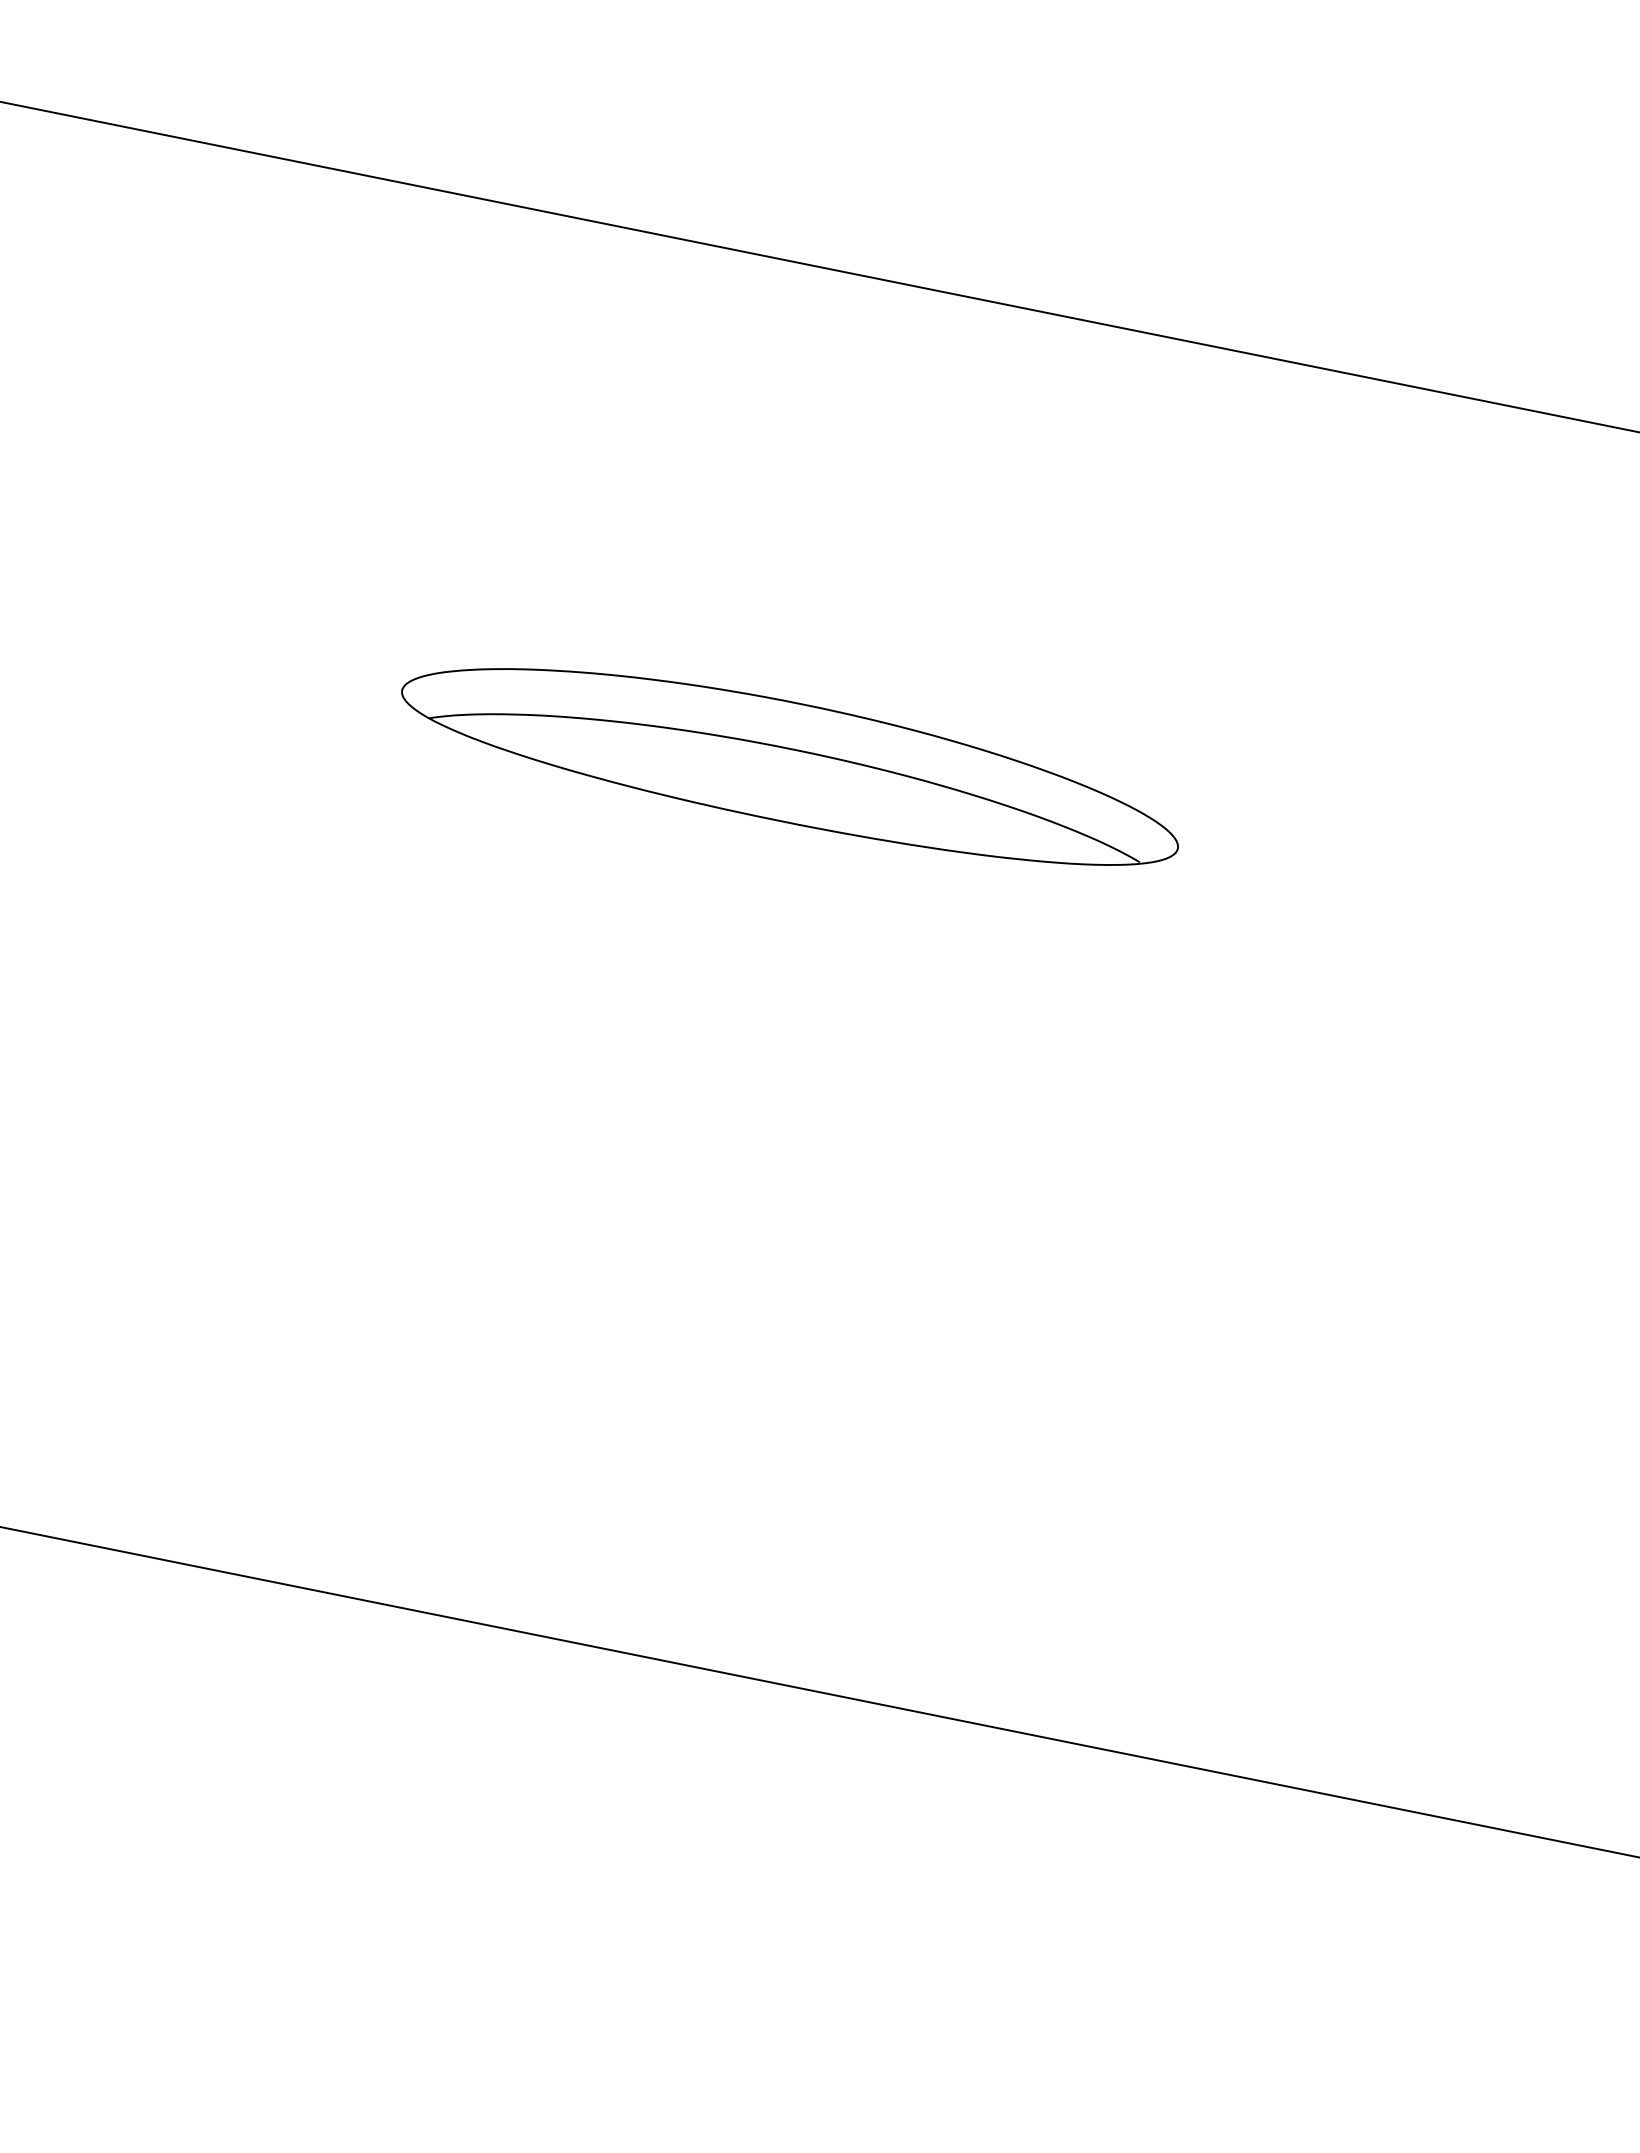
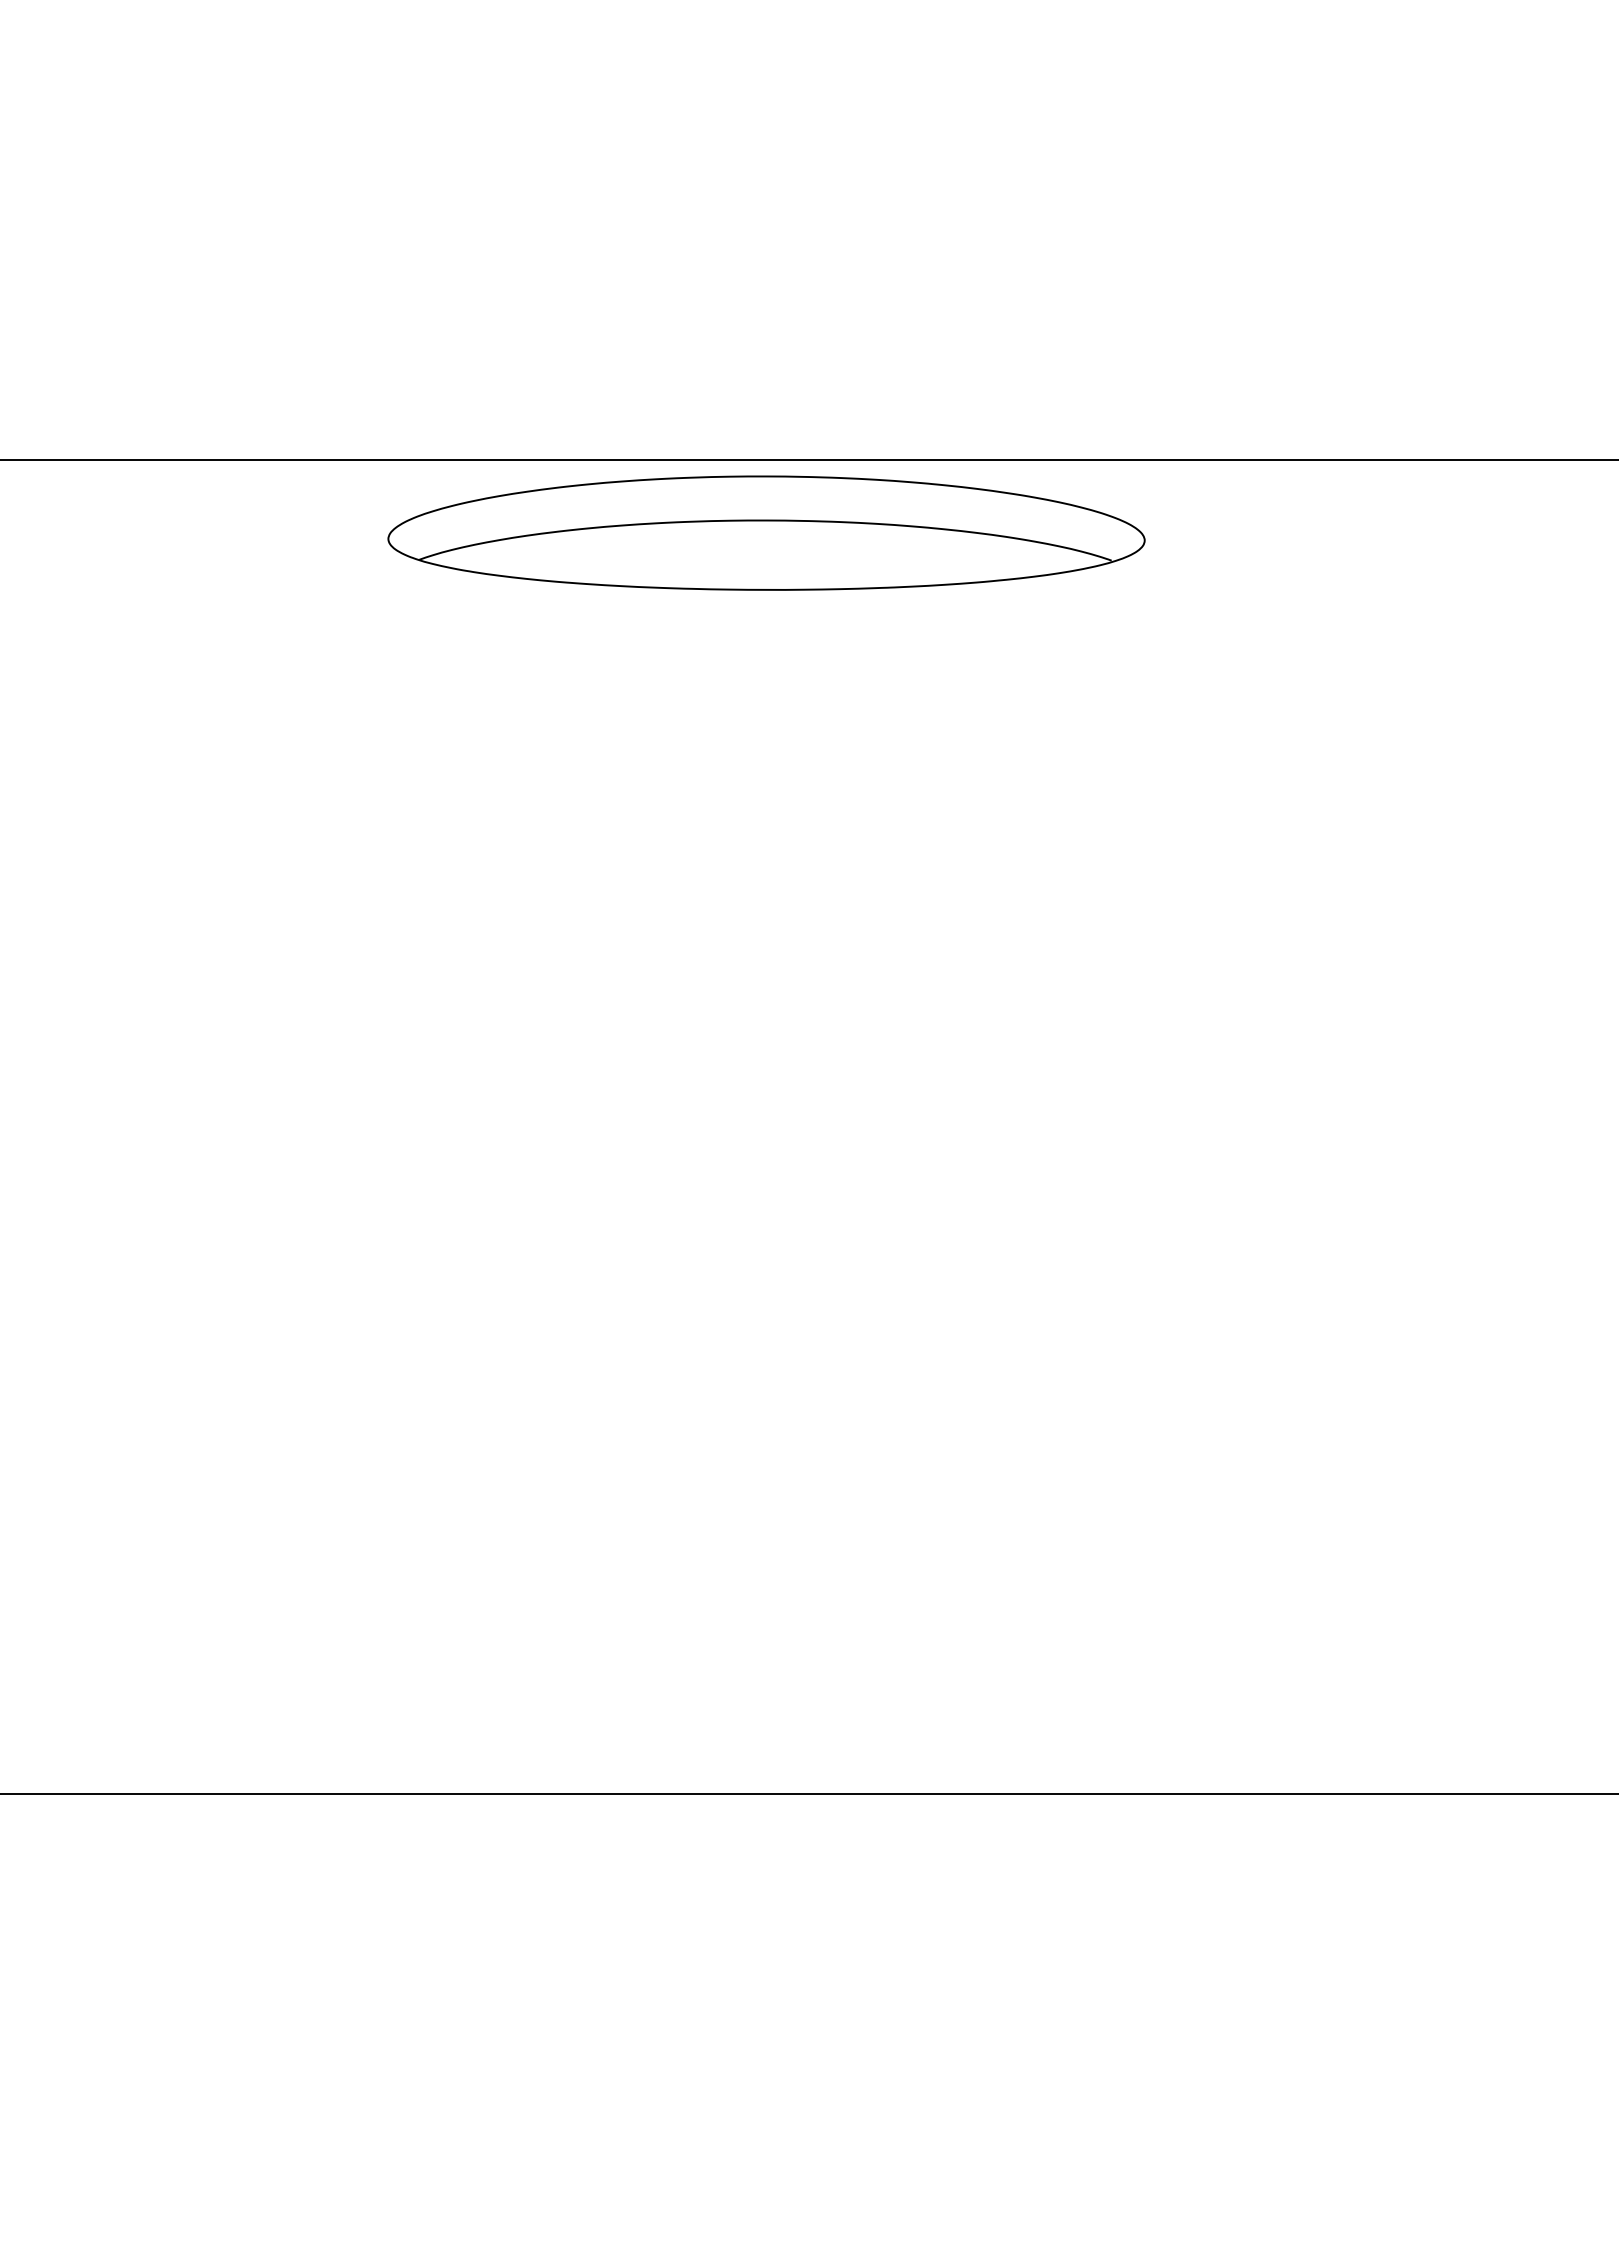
part: (791, 762) -> (766, 532), moved

